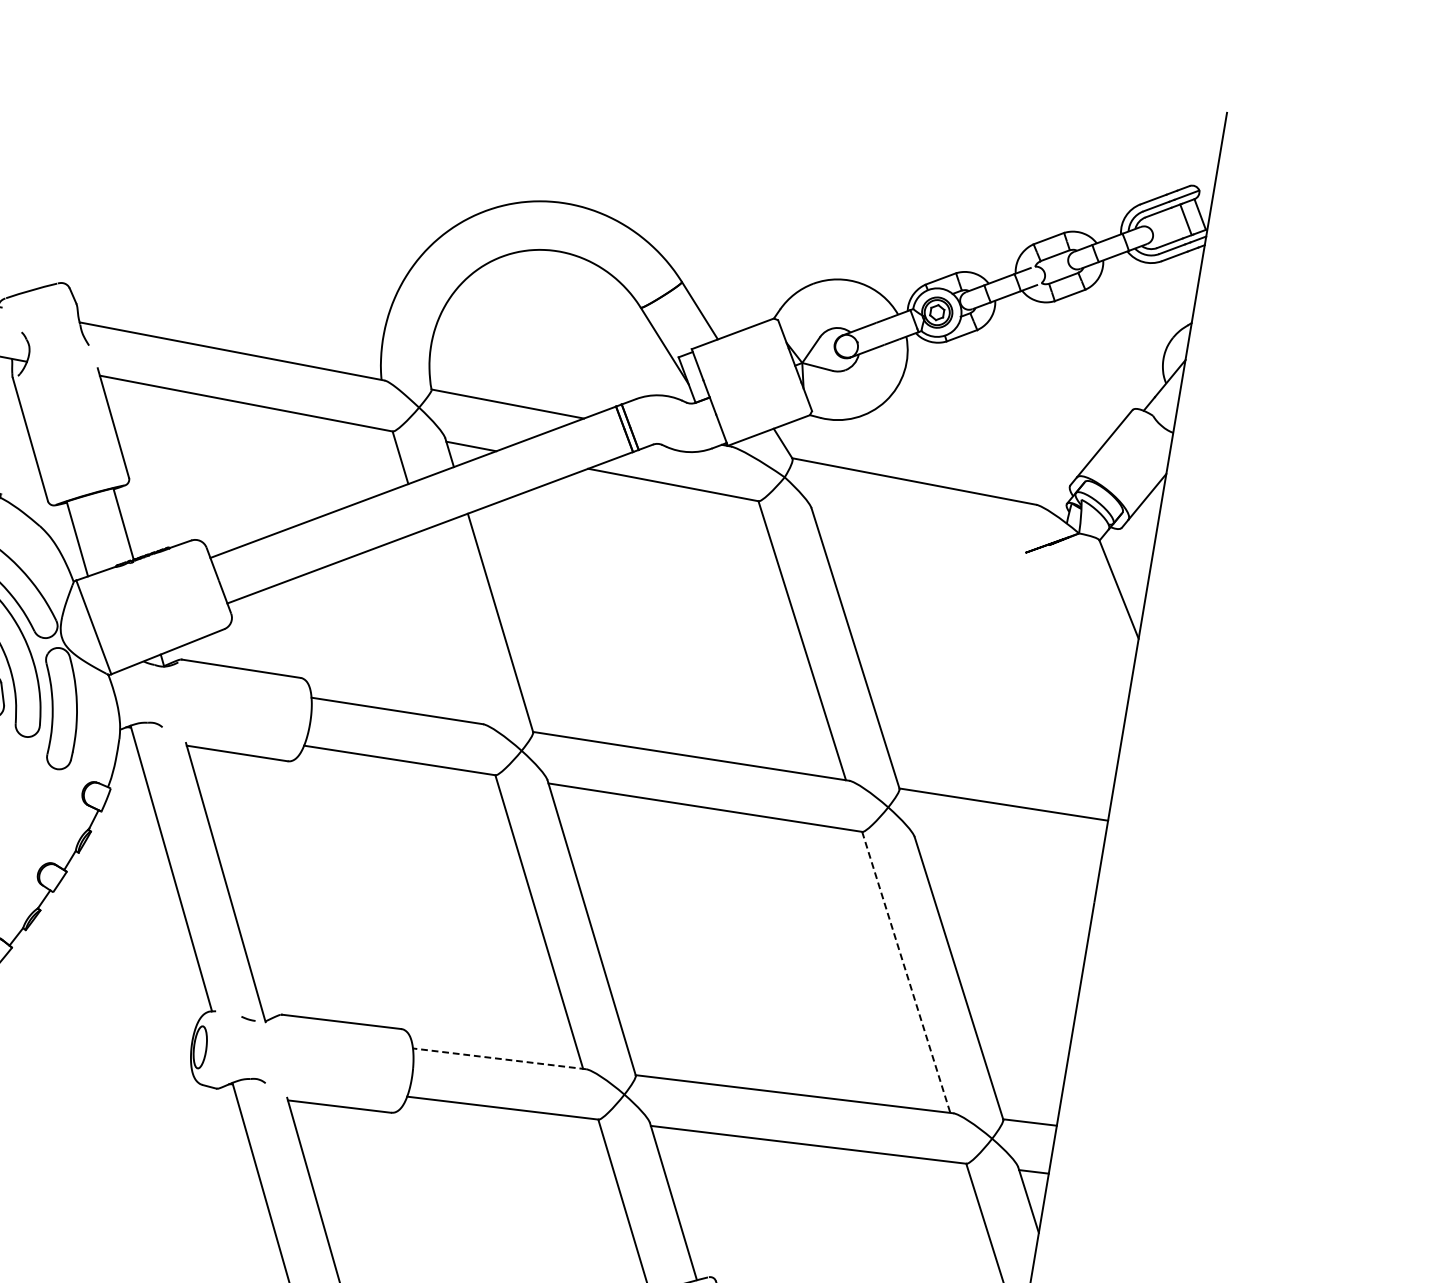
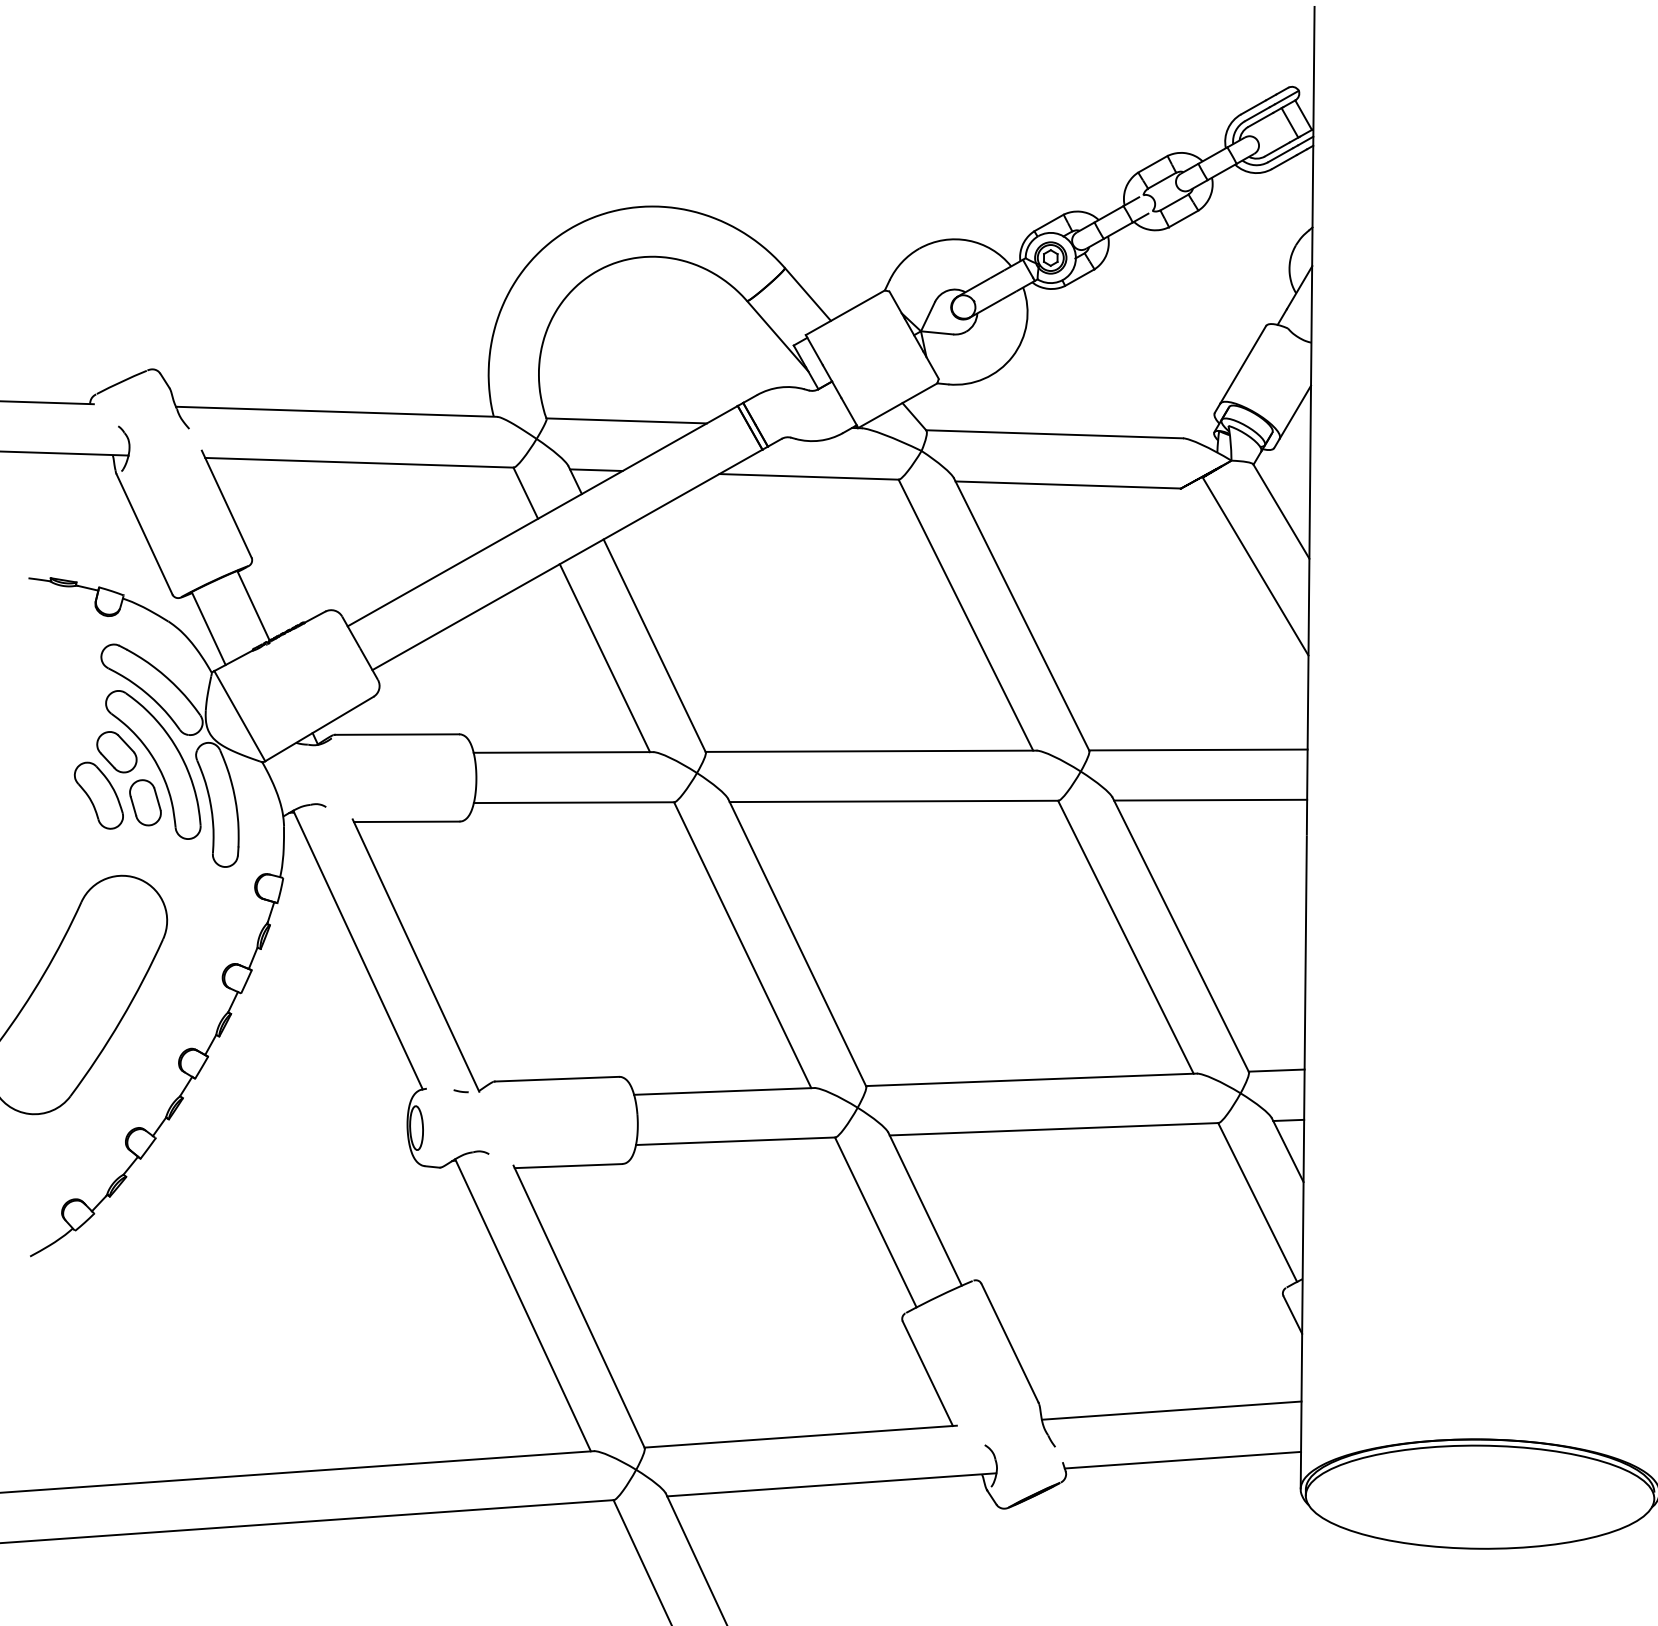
line: (919, 531) -> (1068, 484), added
line: (450, 627) -> (604, 658), added
line: (1086, 638) -> (1255, 566), added
line: (1007, 853) -> (1210, 799), added
line: (906, 972) -> (1126, 937), dashed -> solid
line: (498, 1058) -> (723, 1091), dashed -> solid

